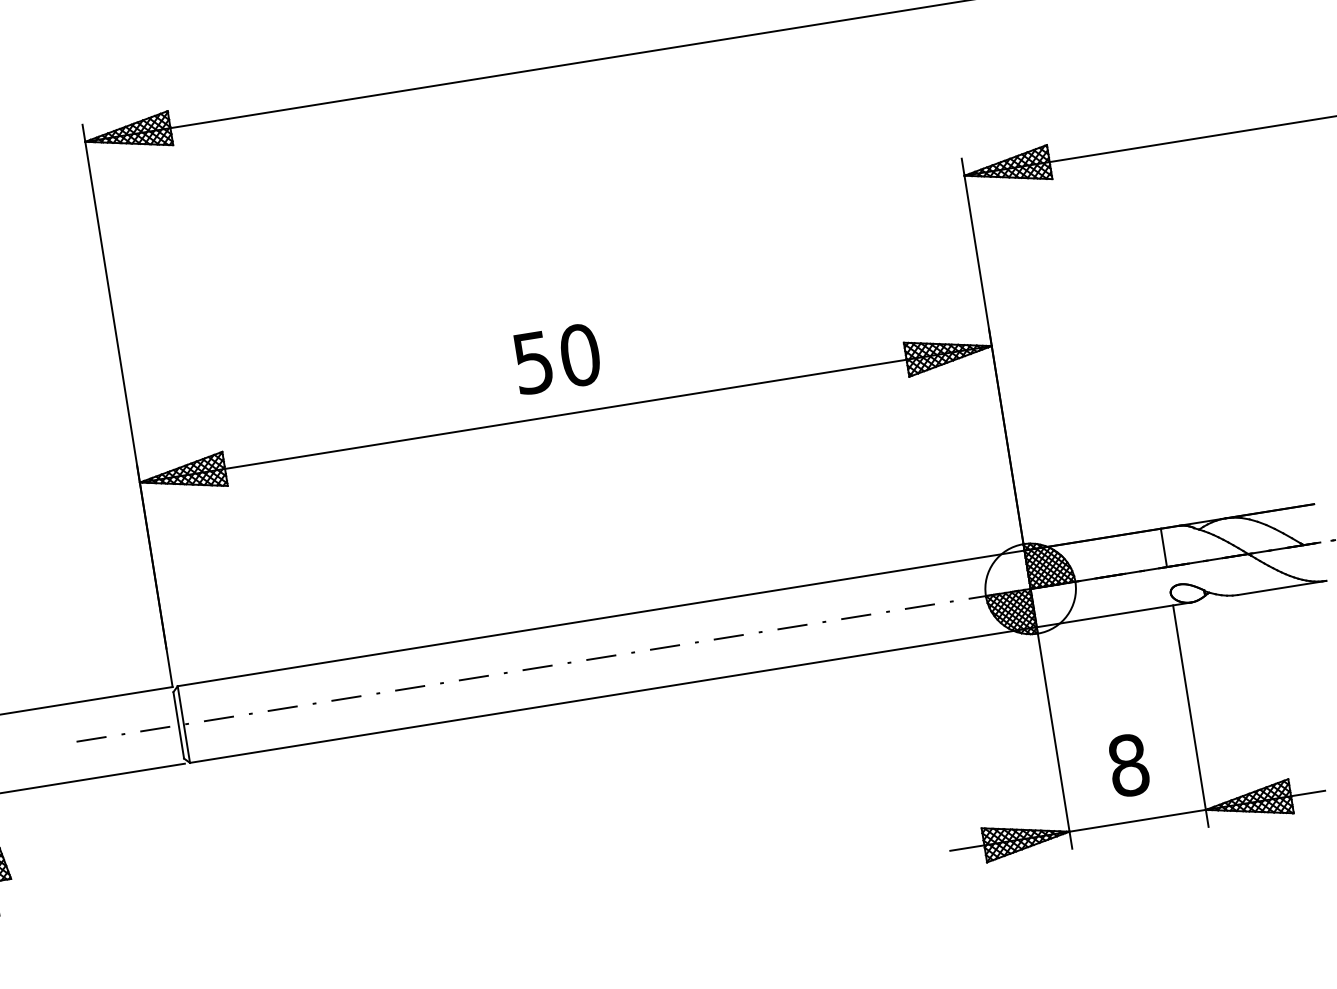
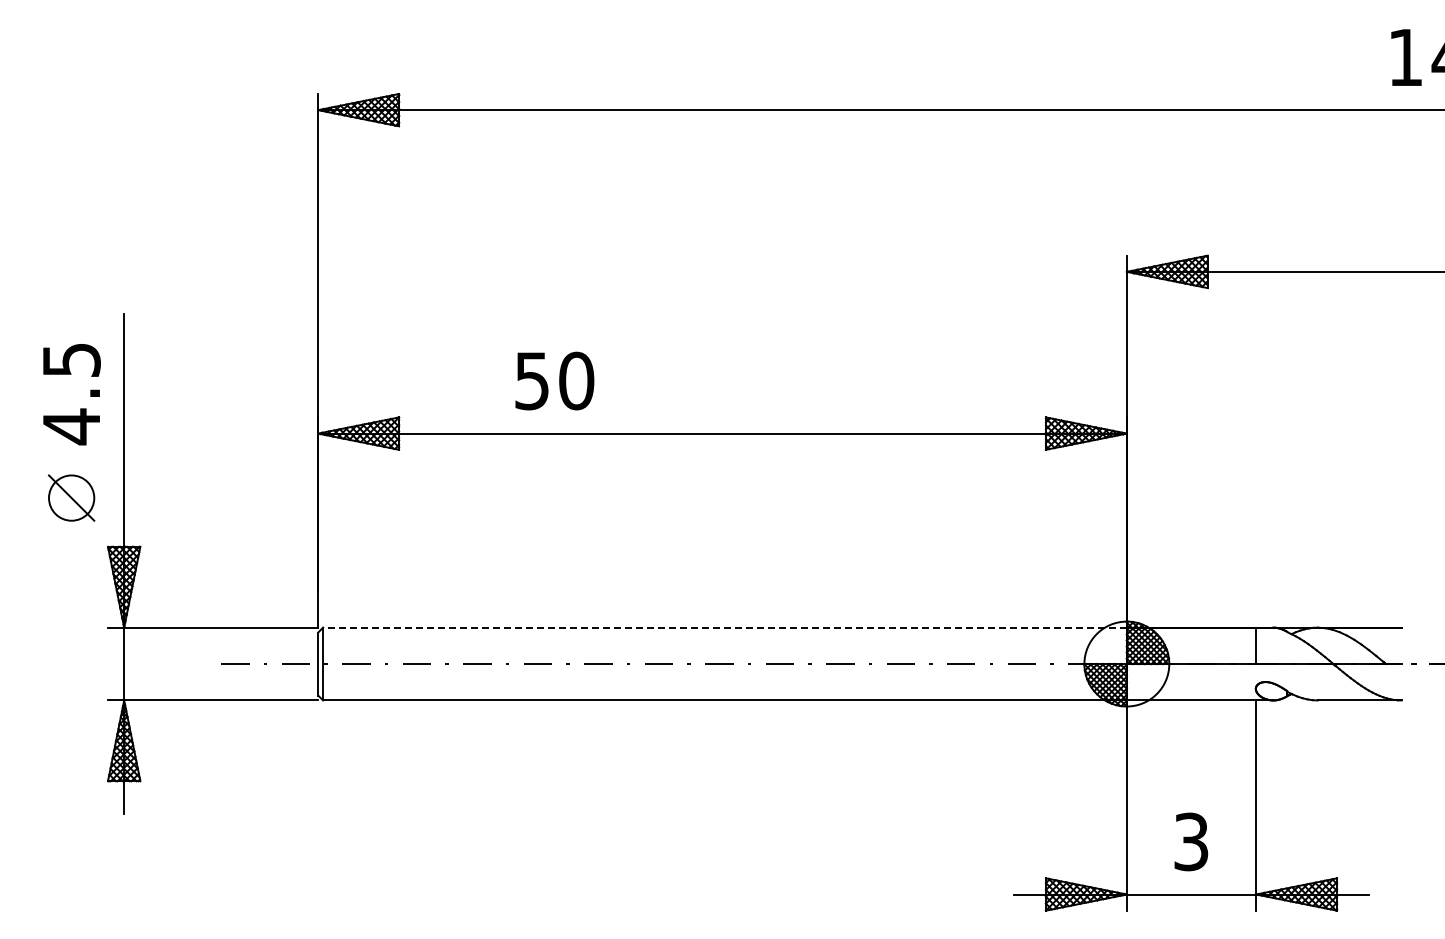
text: (556, 358) -> (554, 380), moved
line: (600, 618) -> (724, 627), solid -> dashed
text: (1128, 764) -> (1191, 841), 8 -> 3

